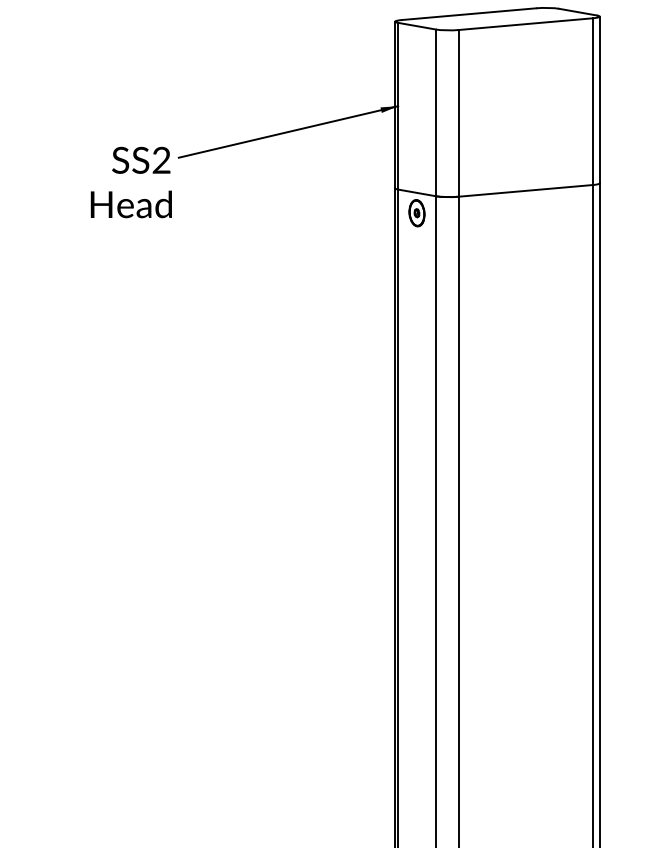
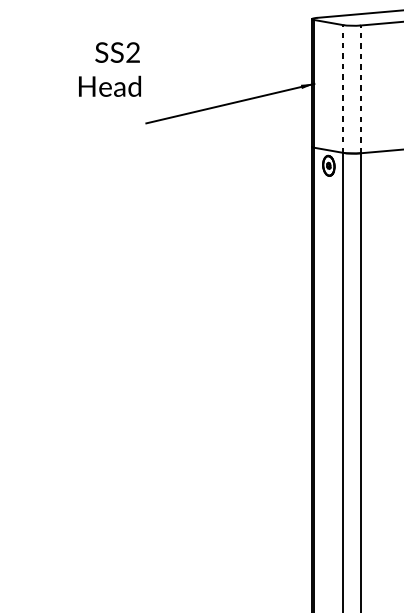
line: (435, 112) -> (343, 88), solid -> dashed
line: (458, 112) -> (360, 88), solid -> dashed
text: (130, 182) -> (109, 69), moved

